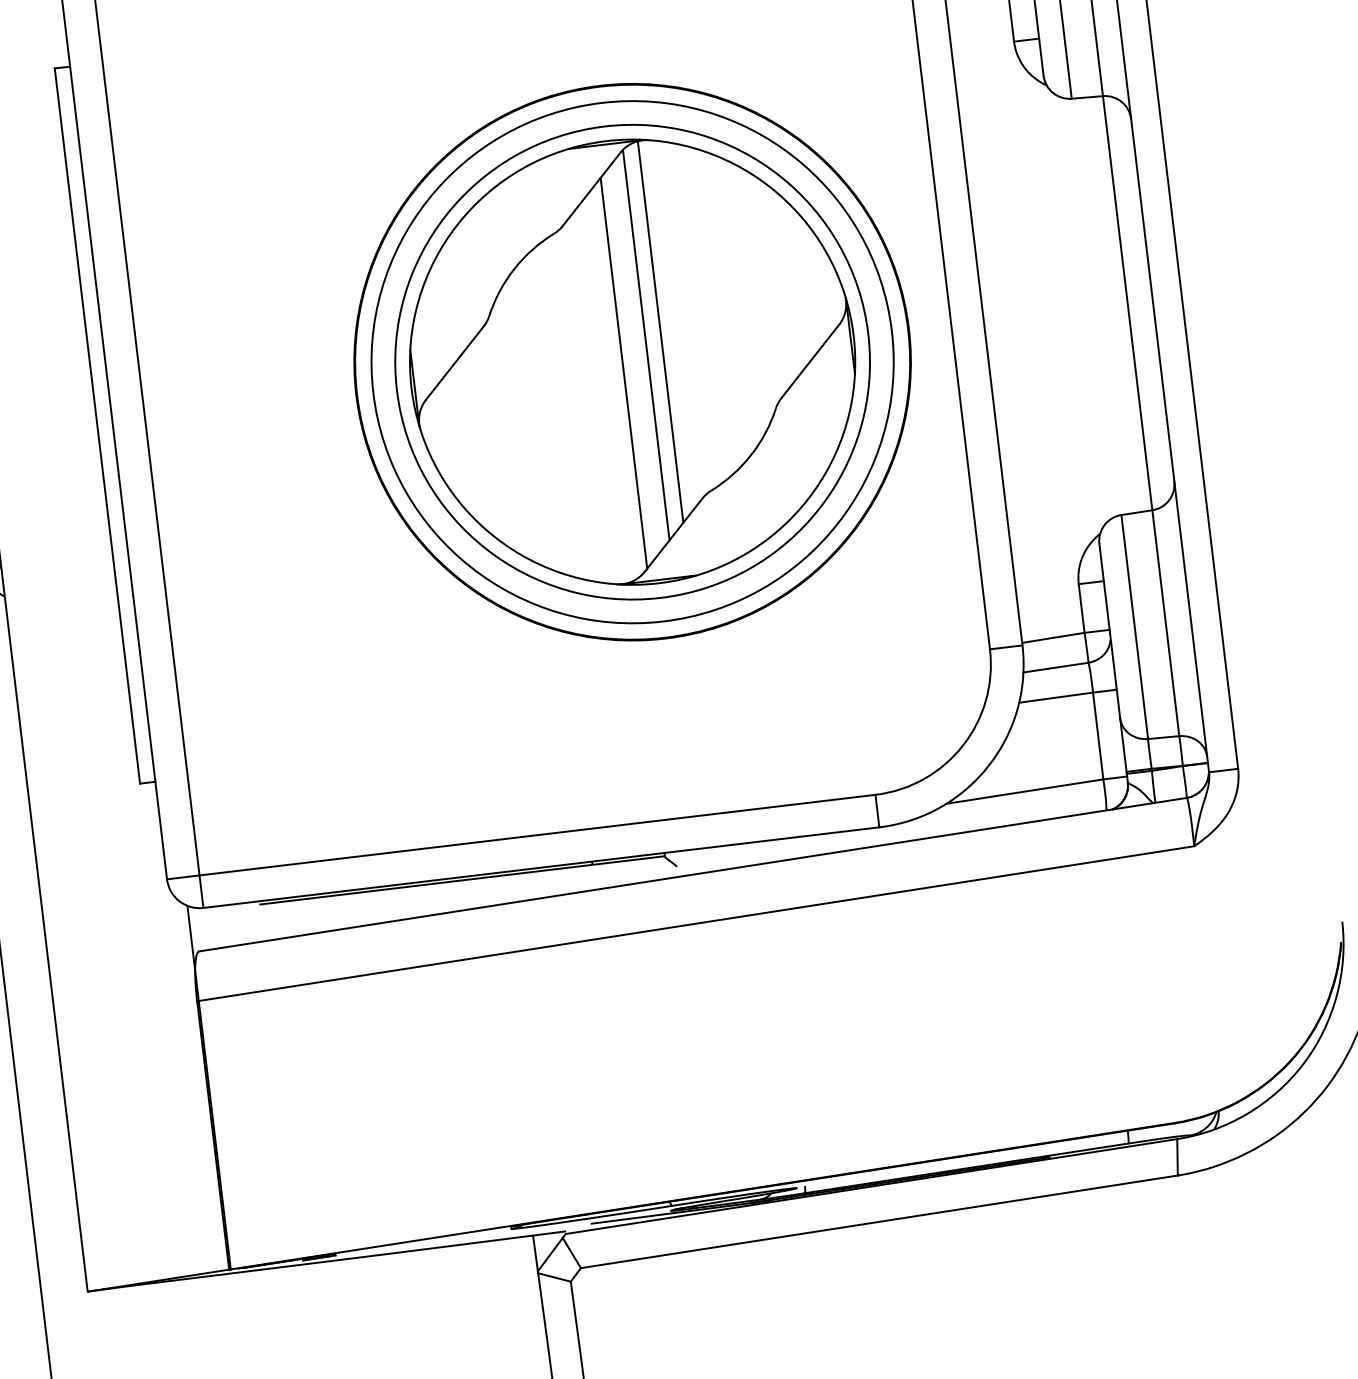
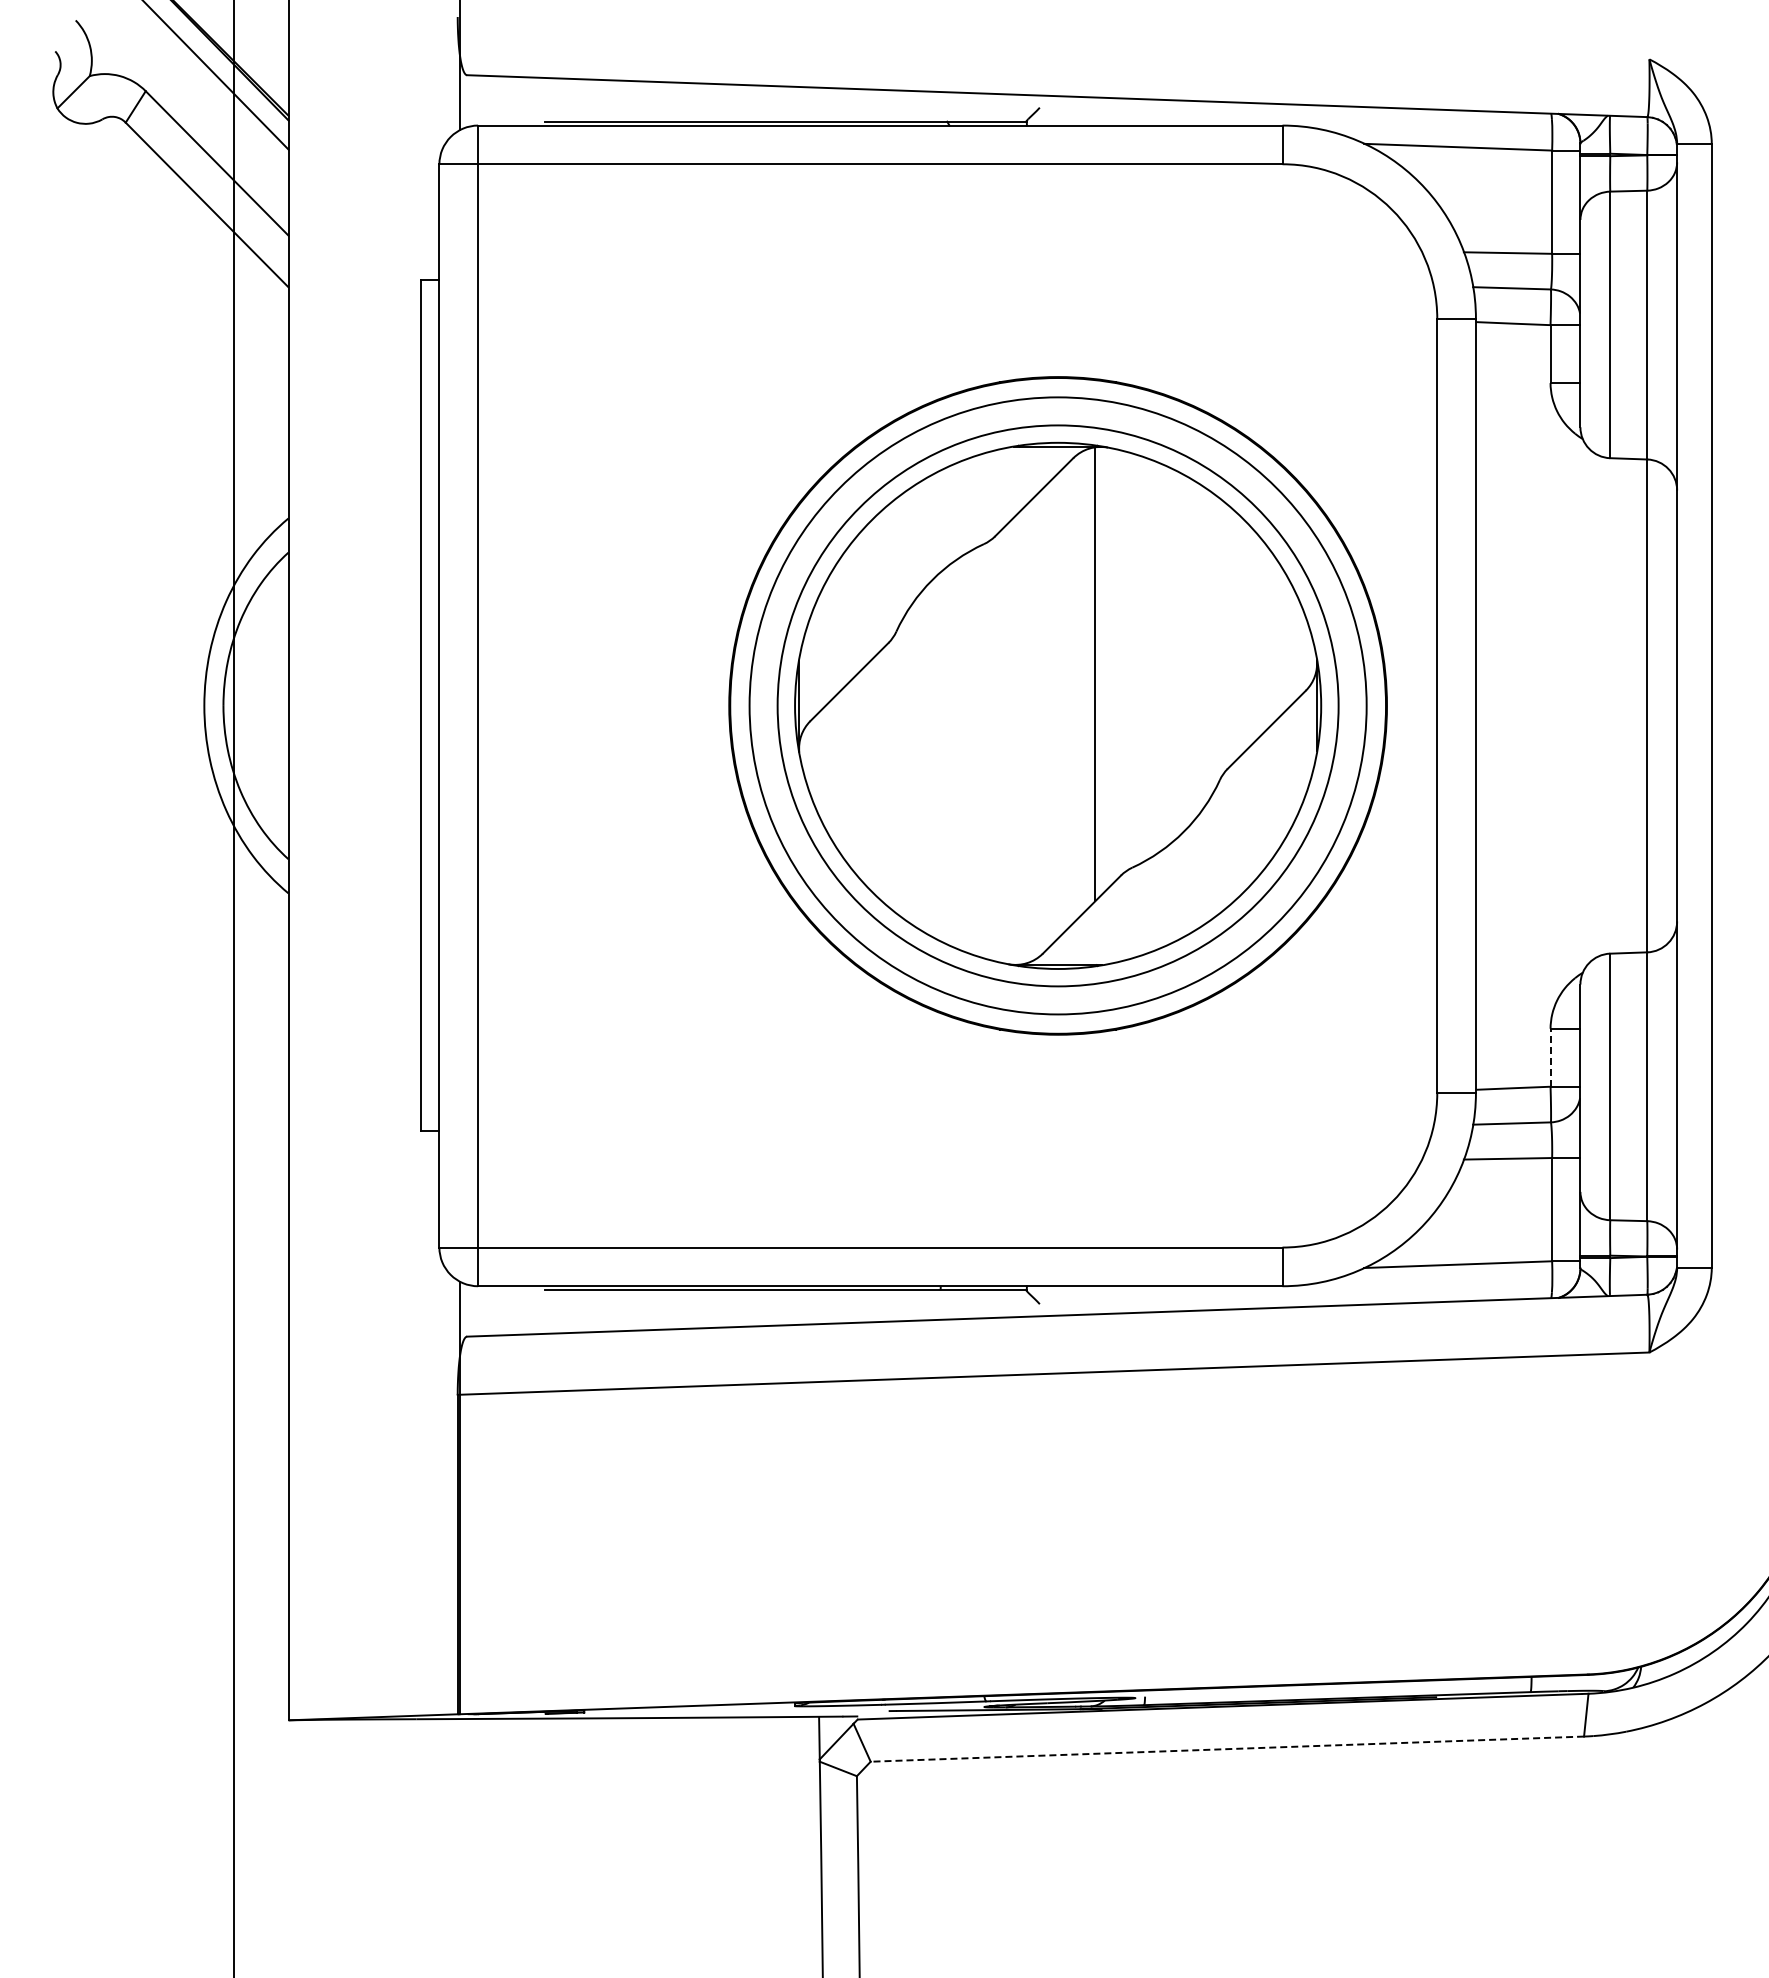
line: (646, 344) -> (1076, 687), removed
line: (624, 373) -> (1046, 717), removed
line: (1081, 608) -> (1550, 1057), solid -> dashed
line: (879, 1222) -> (1227, 1749), solid -> dashed

